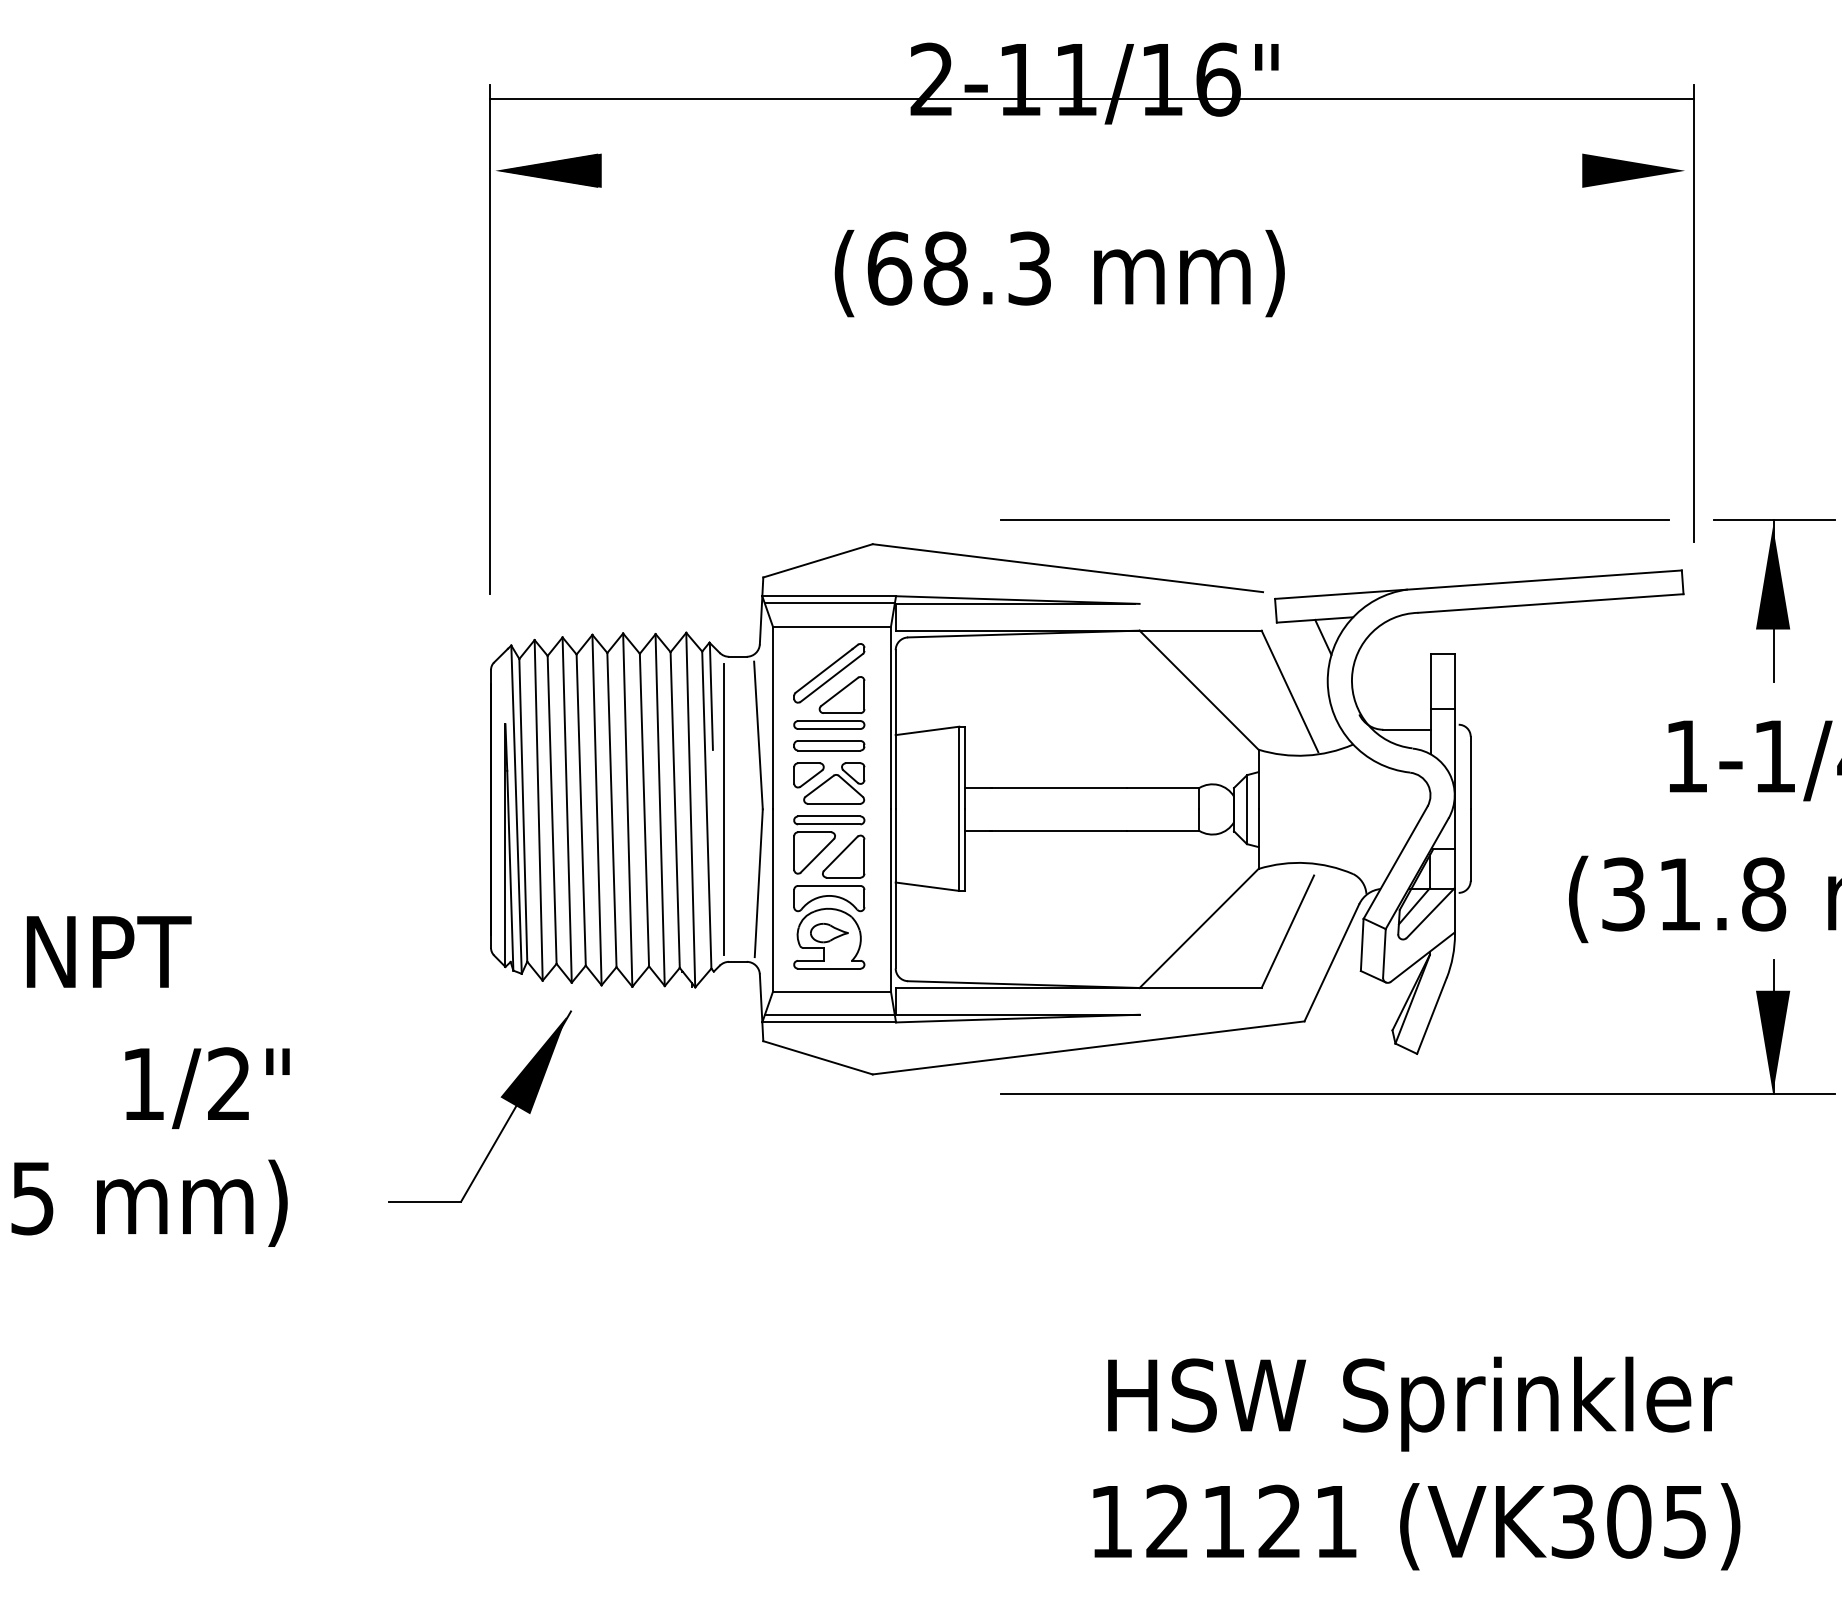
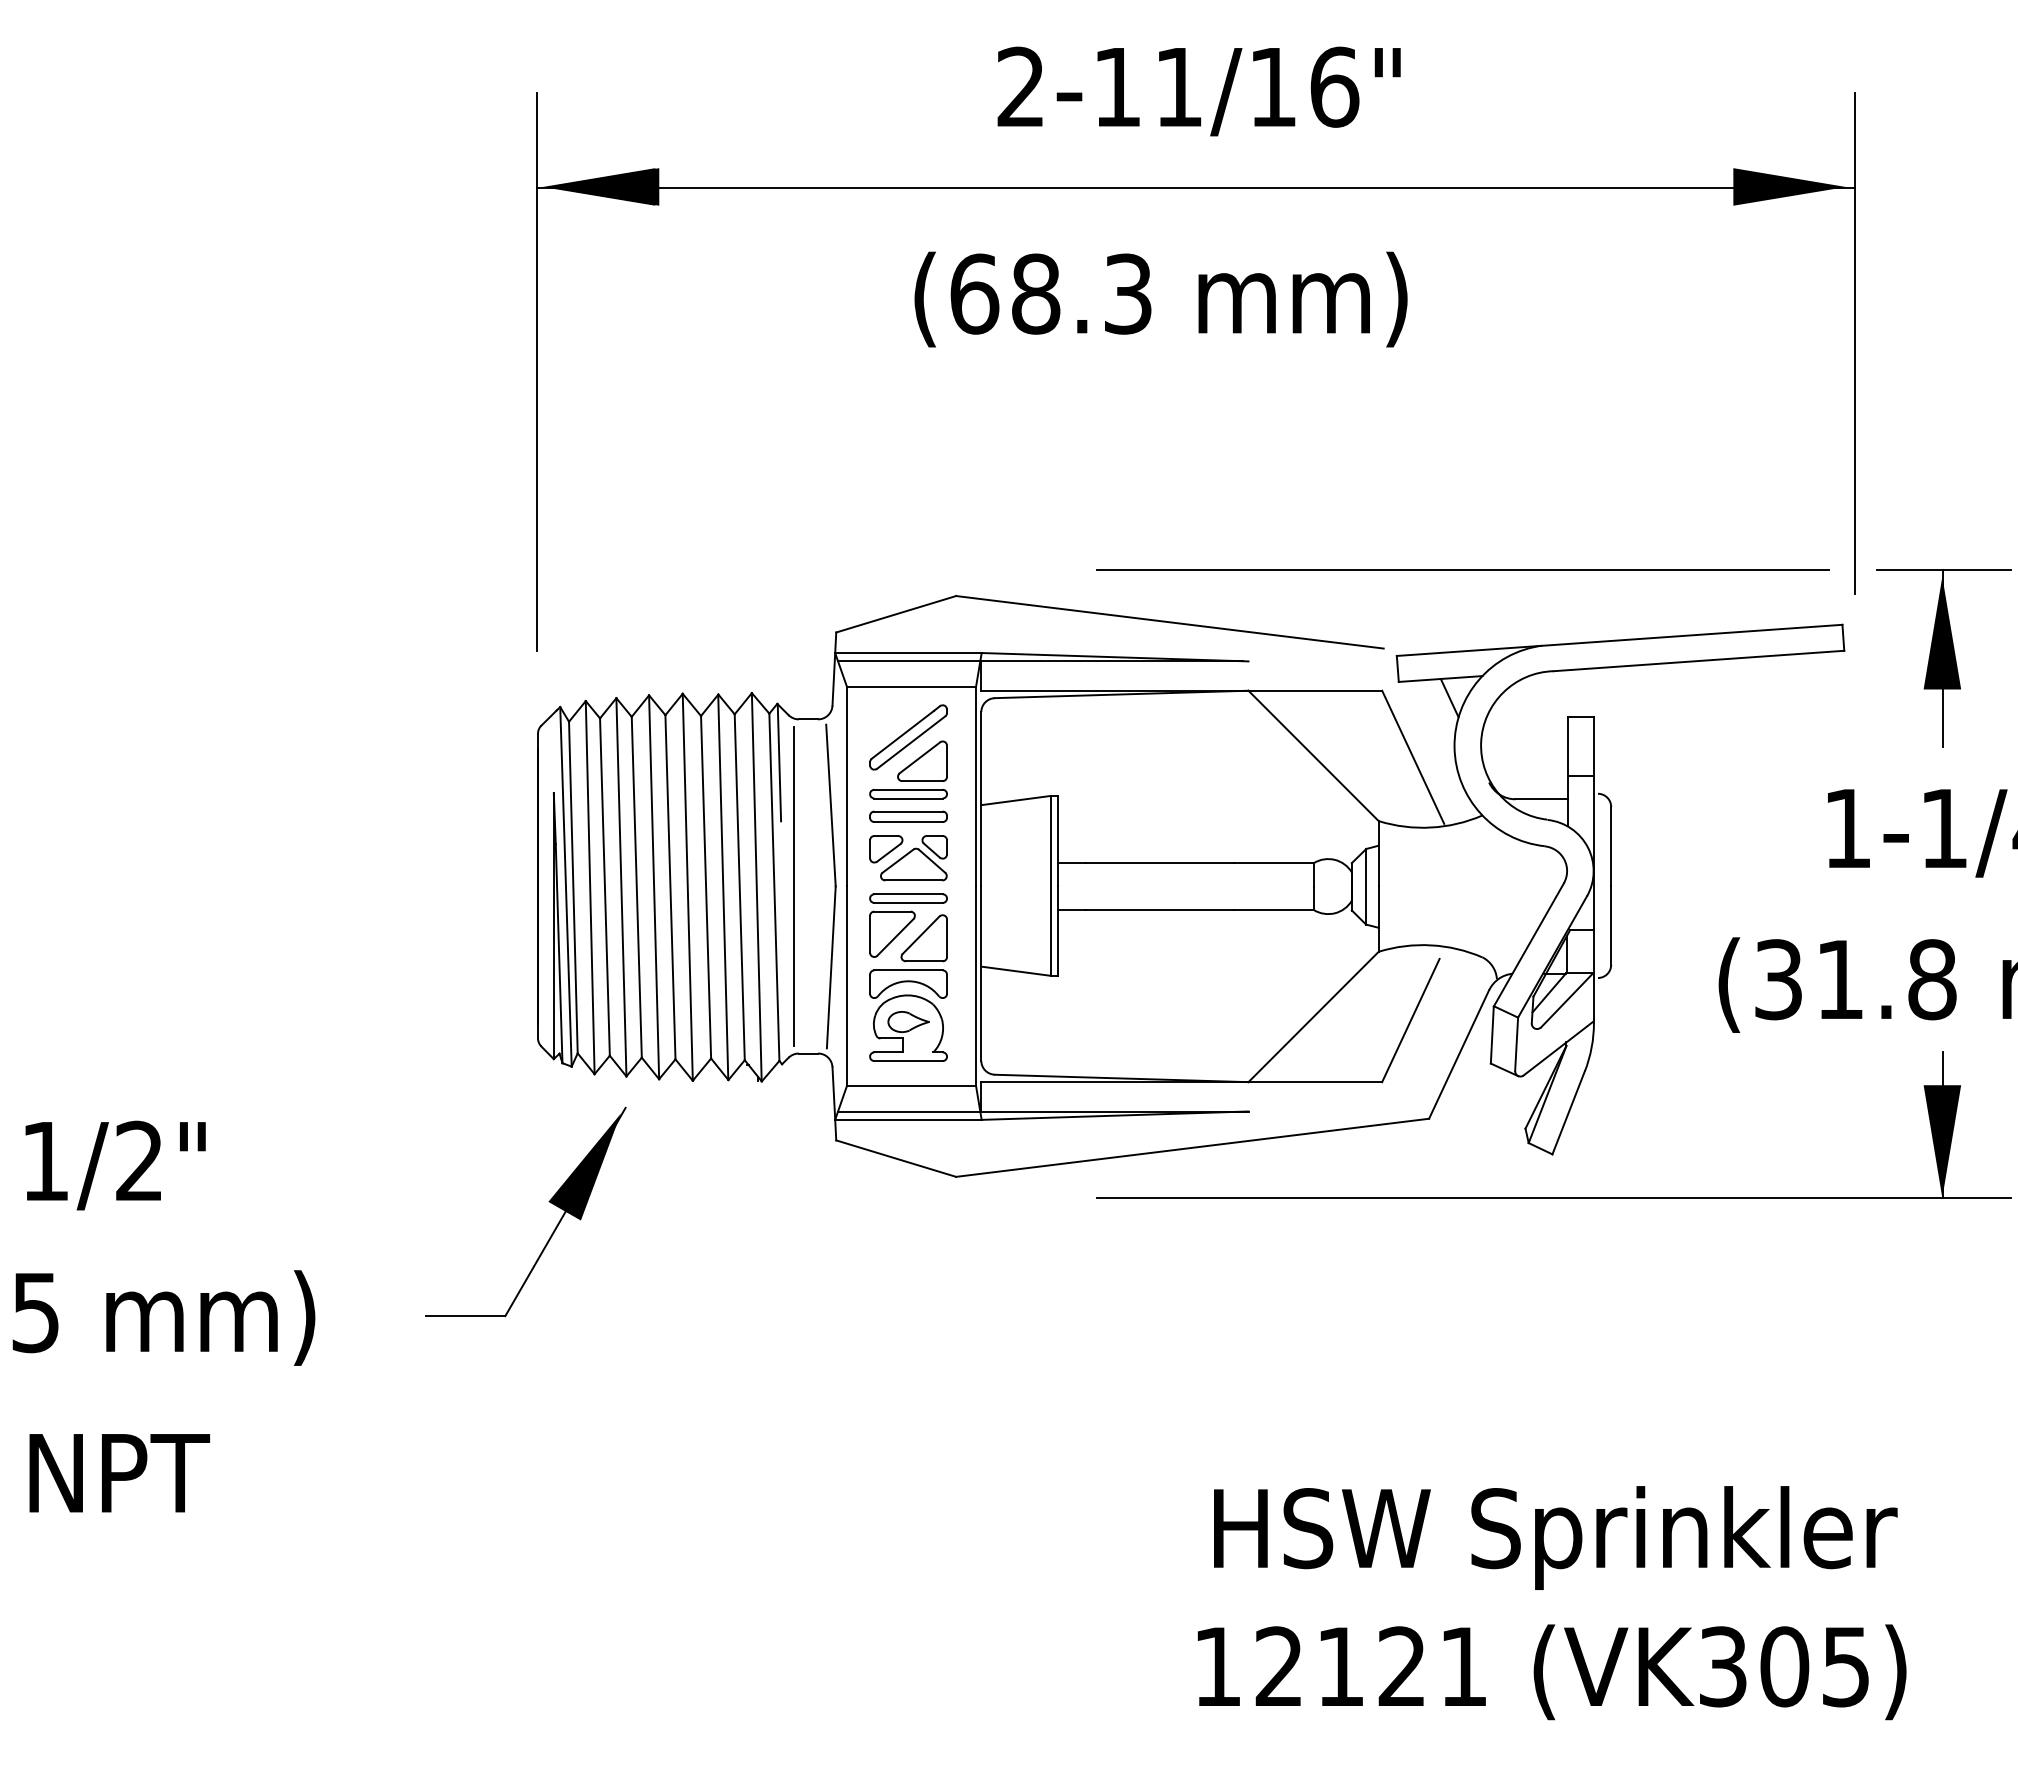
line: (1091, 98) -> (1195, 187), moved
text: (109, 951) -> (120, 1472), moved
text: (207, 1087) -> (115, 1164), moved

